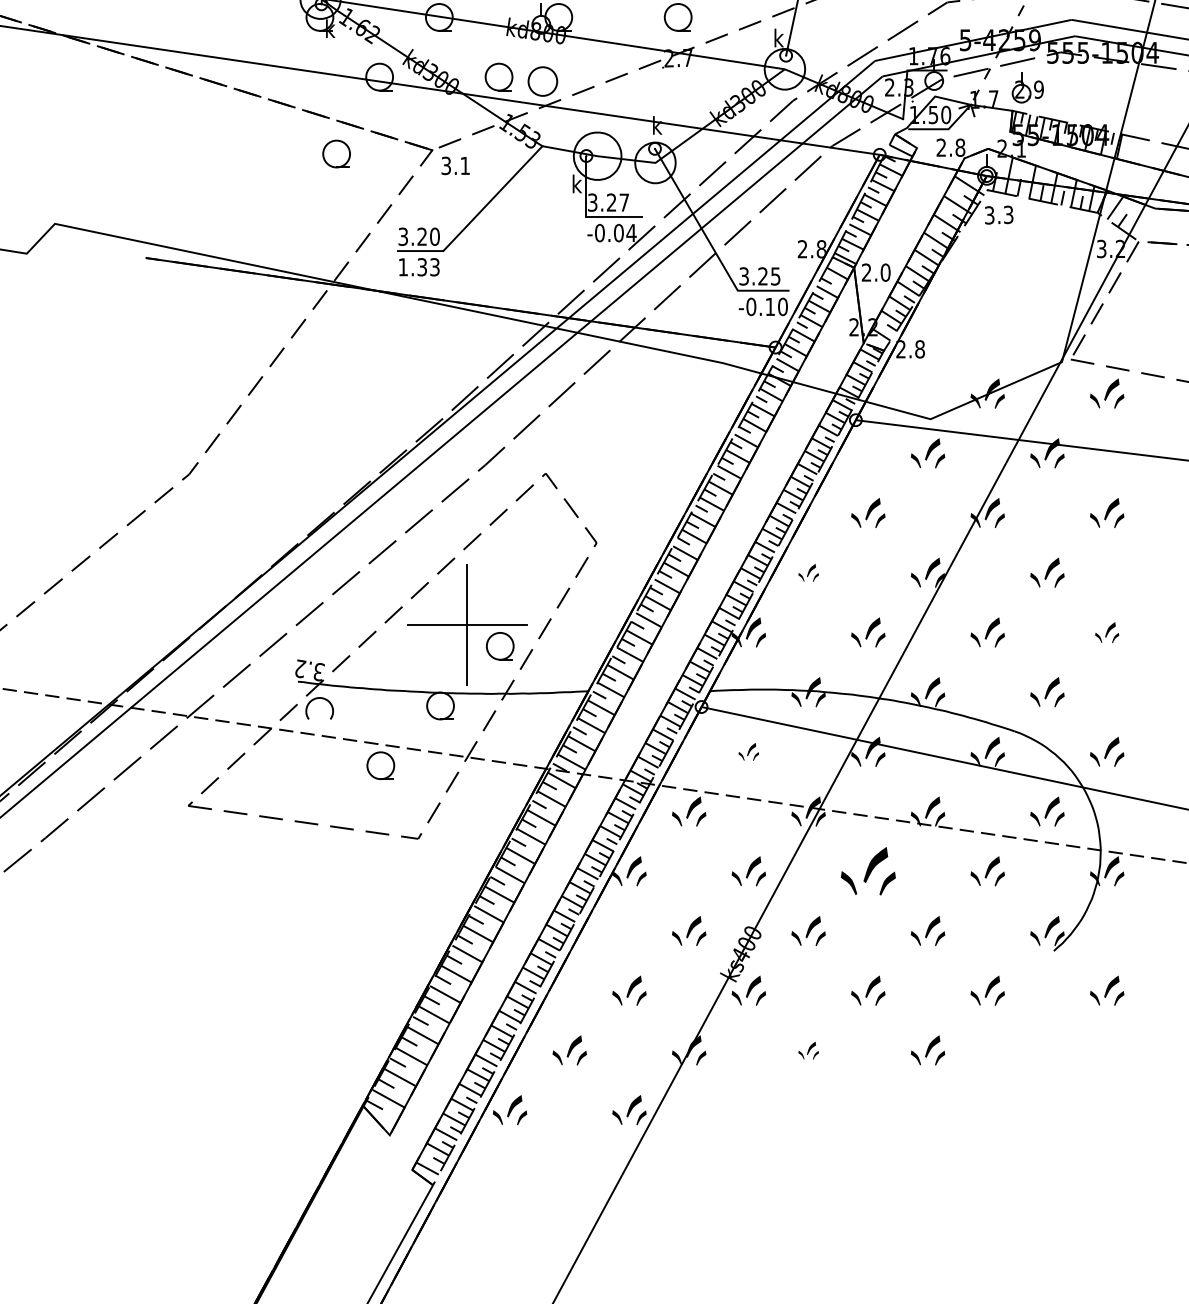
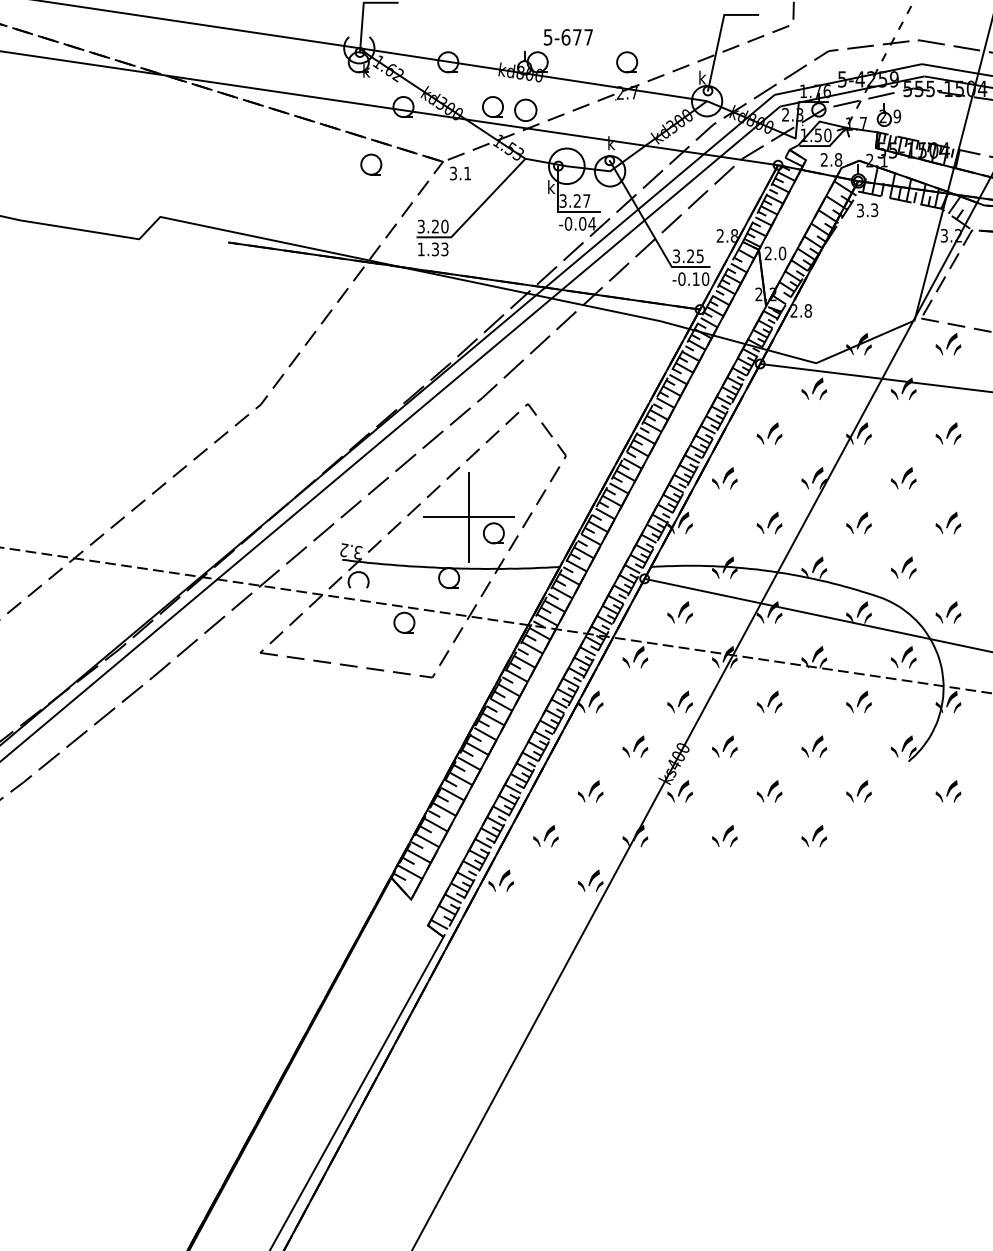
part: (808, 573) -> (724, 478), size x1.67
part: (1107, 633) -> (948, 523), size x1.43
part: (748, 751) -> (679, 612), size x1.67
part: (868, 870) -> (769, 701), size x0.62
part: (808, 1051) -> (724, 836), size x1.67

